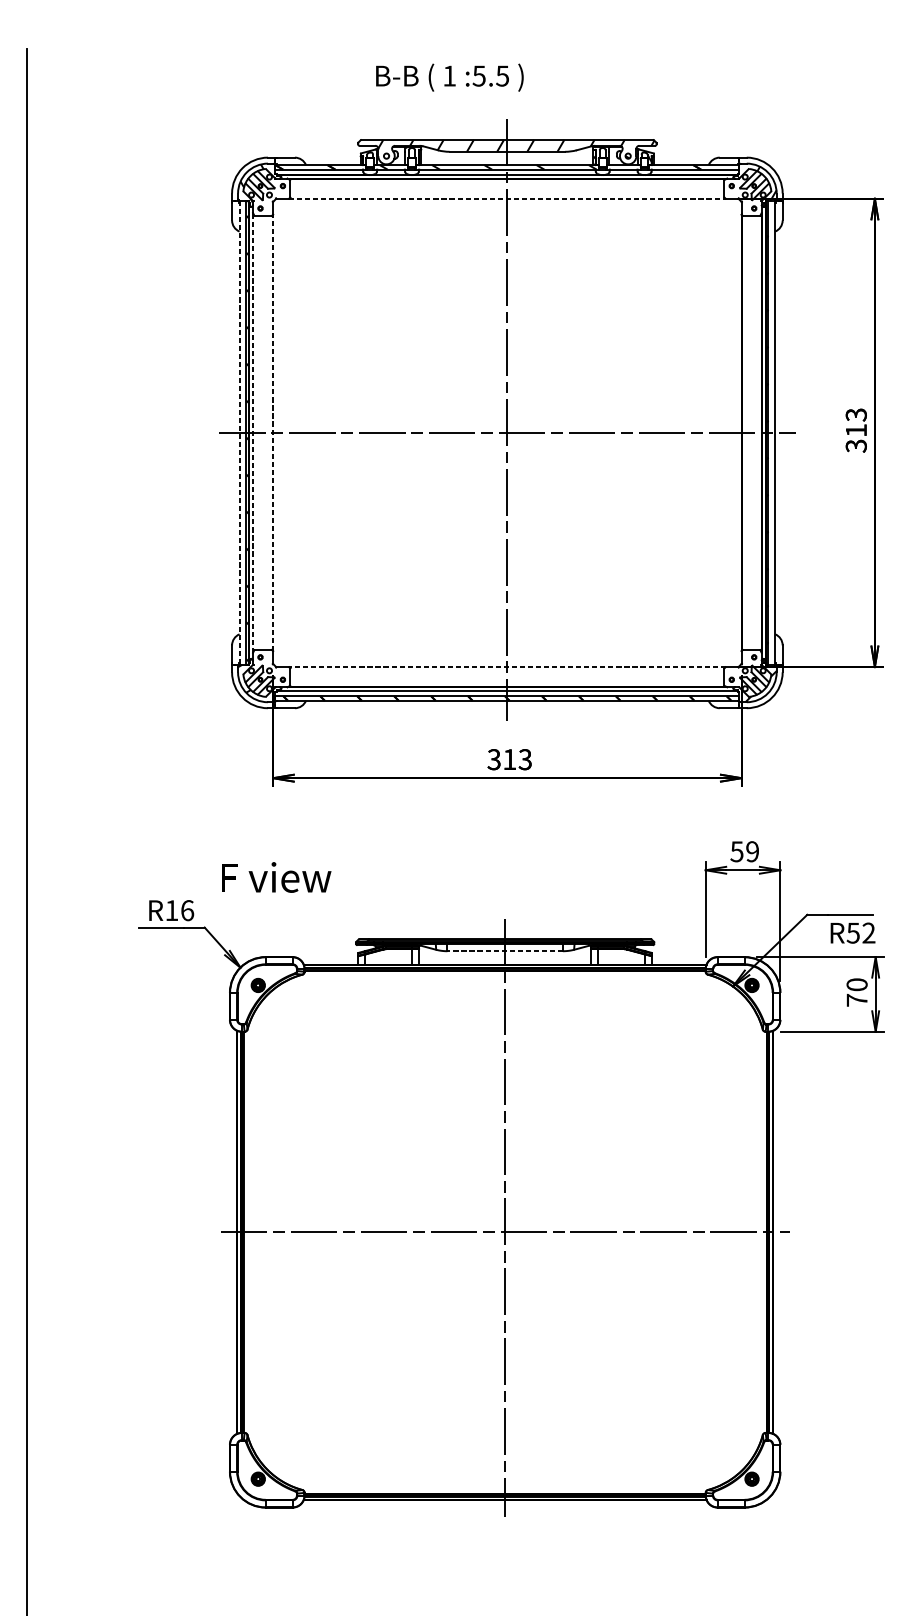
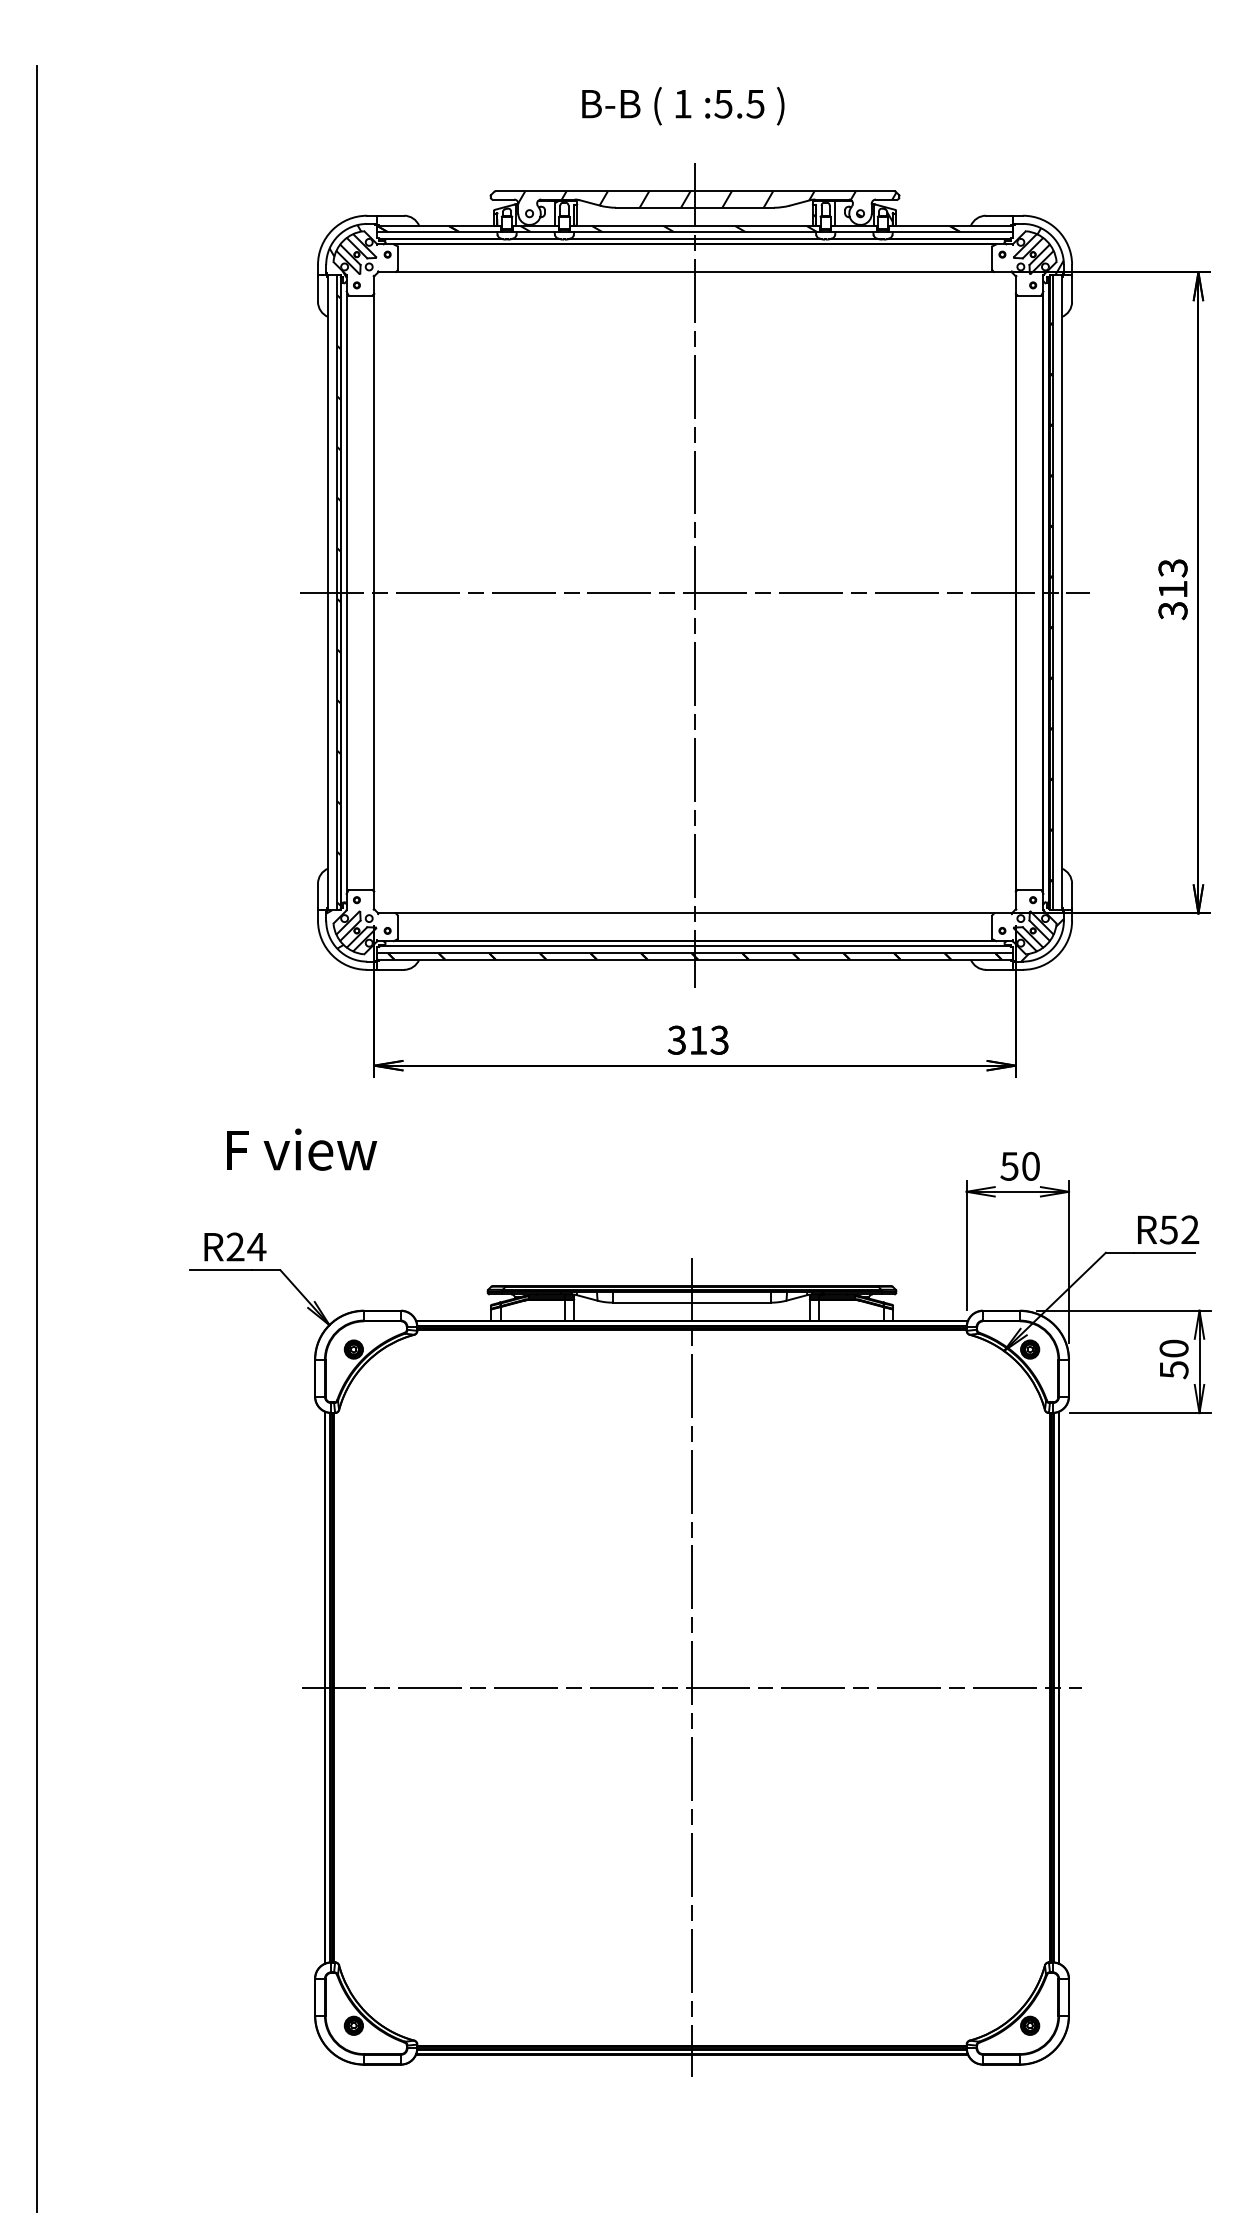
text: (450, 77) -> (683, 106), moved
line: (507, 199) -> (695, 272), dashed -> solid
line: (239, 432) -> (328, 592), dashed -> solid
line: (252, 432) -> (346, 592), dashed -> solid
line: (273, 432) -> (374, 592), dashed -> solid
line: (506, 667) -> (694, 913), dashed -> solid
text: (752, 851) -> (1030, 1166), 59 -> 50
text: (276, 877) -> (302, 1149), moved
text: (179, 910) -> (246, 1246), R16 -> R24
text: (853, 932) -> (1168, 1229), moved
line: (504, 951) -> (691, 1302), dashed -> solid
text: (857, 1000) -> (1174, 1370), 70 -> 50

